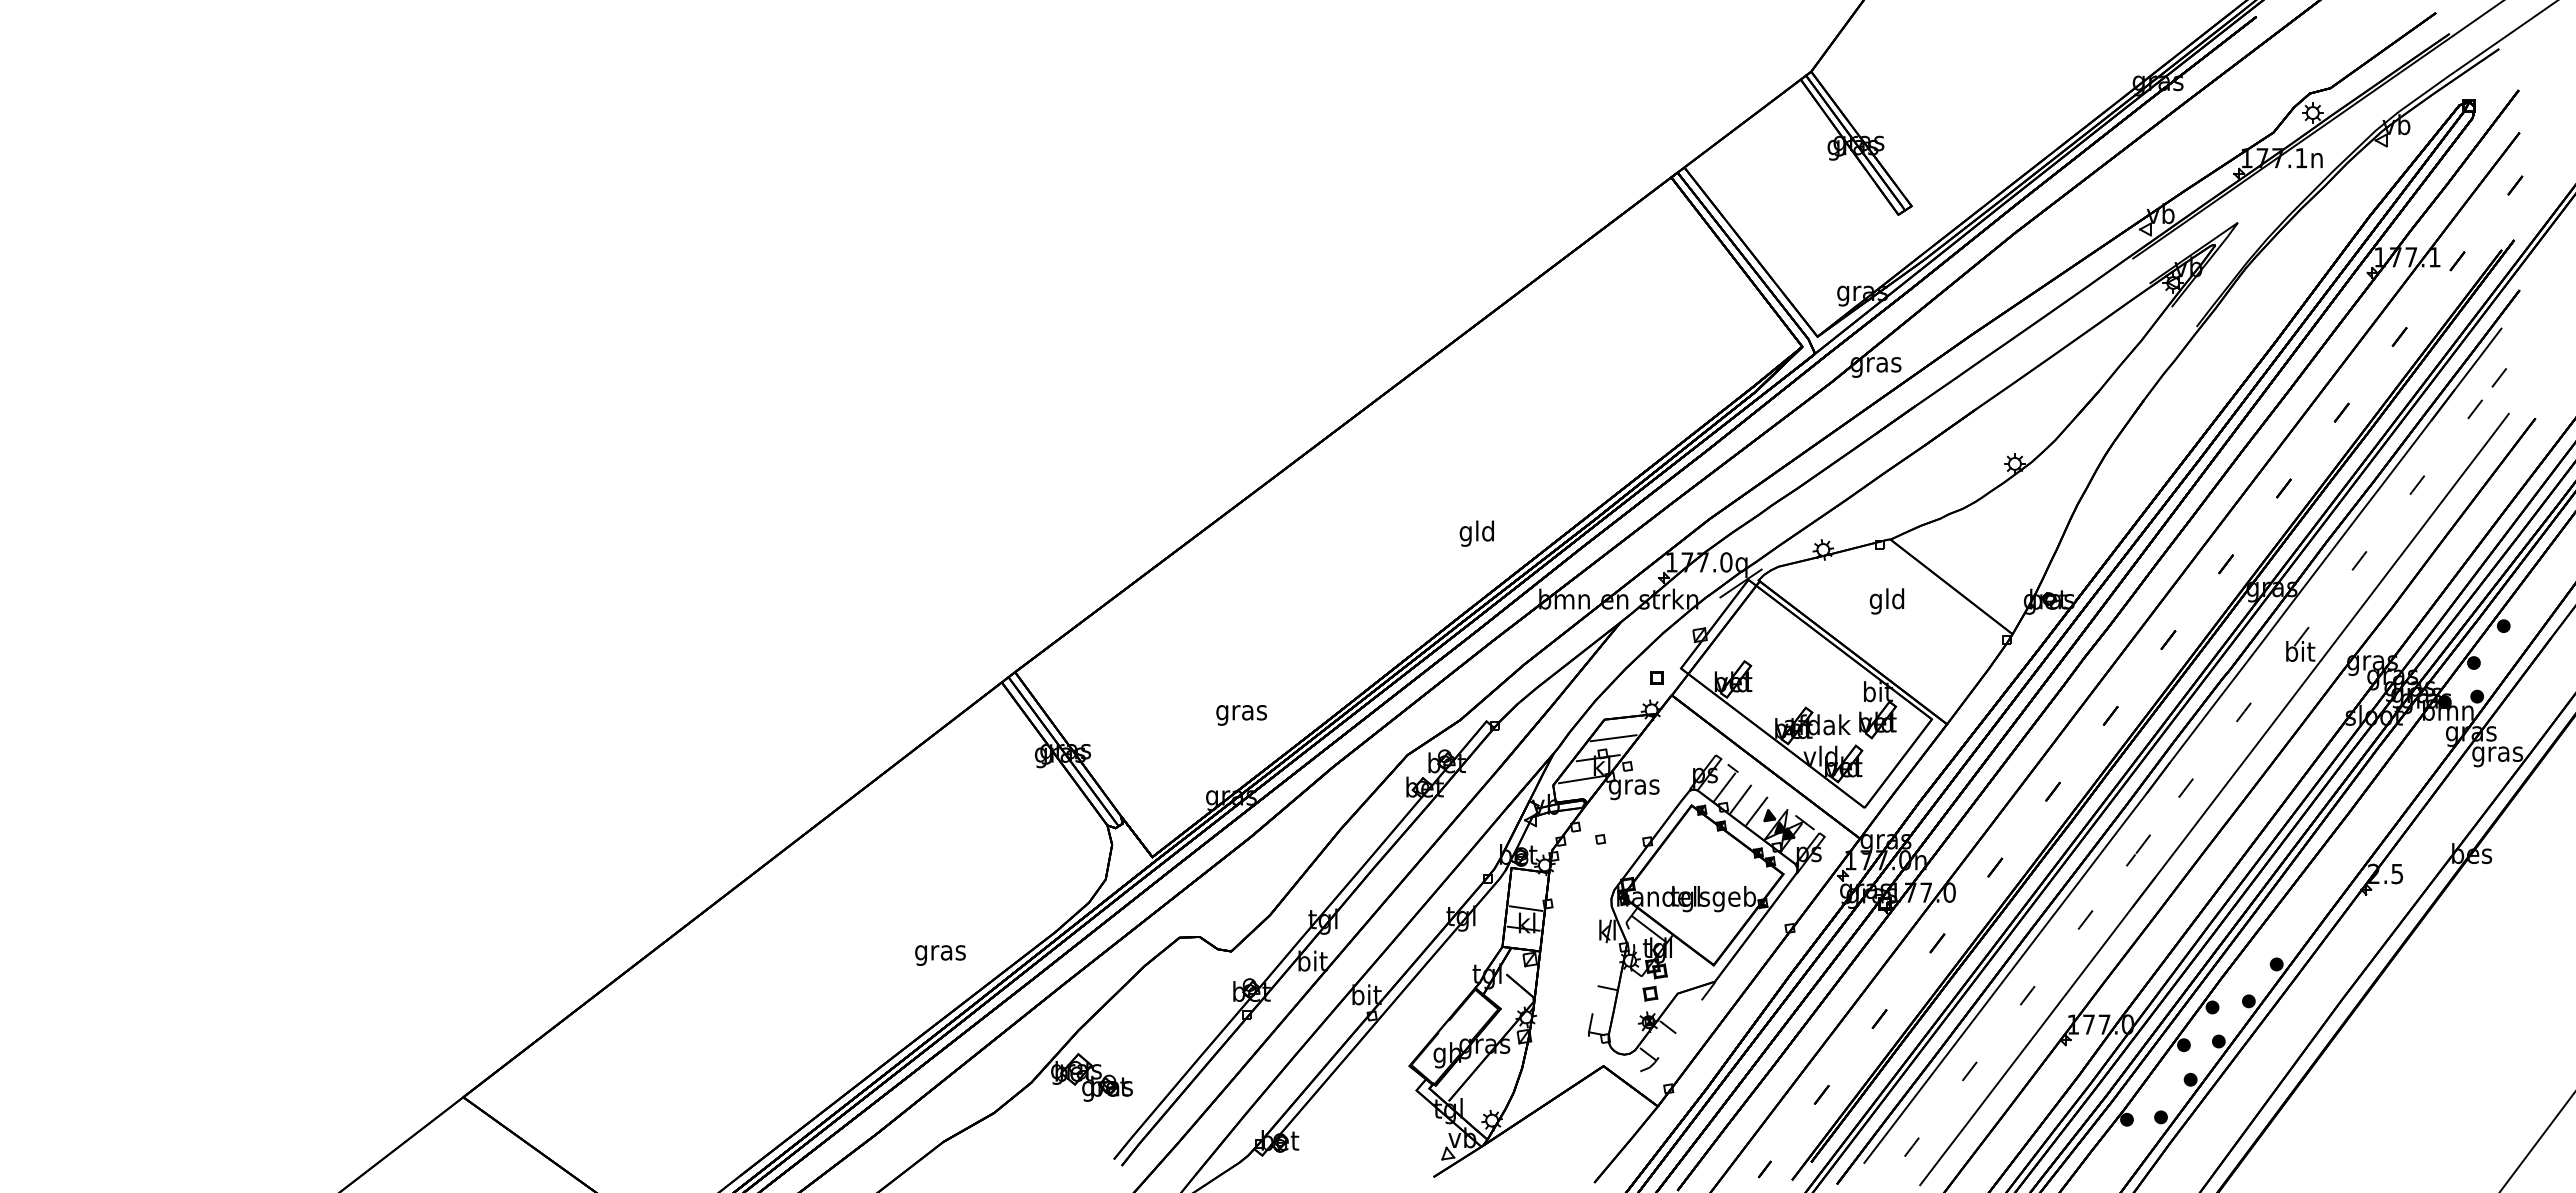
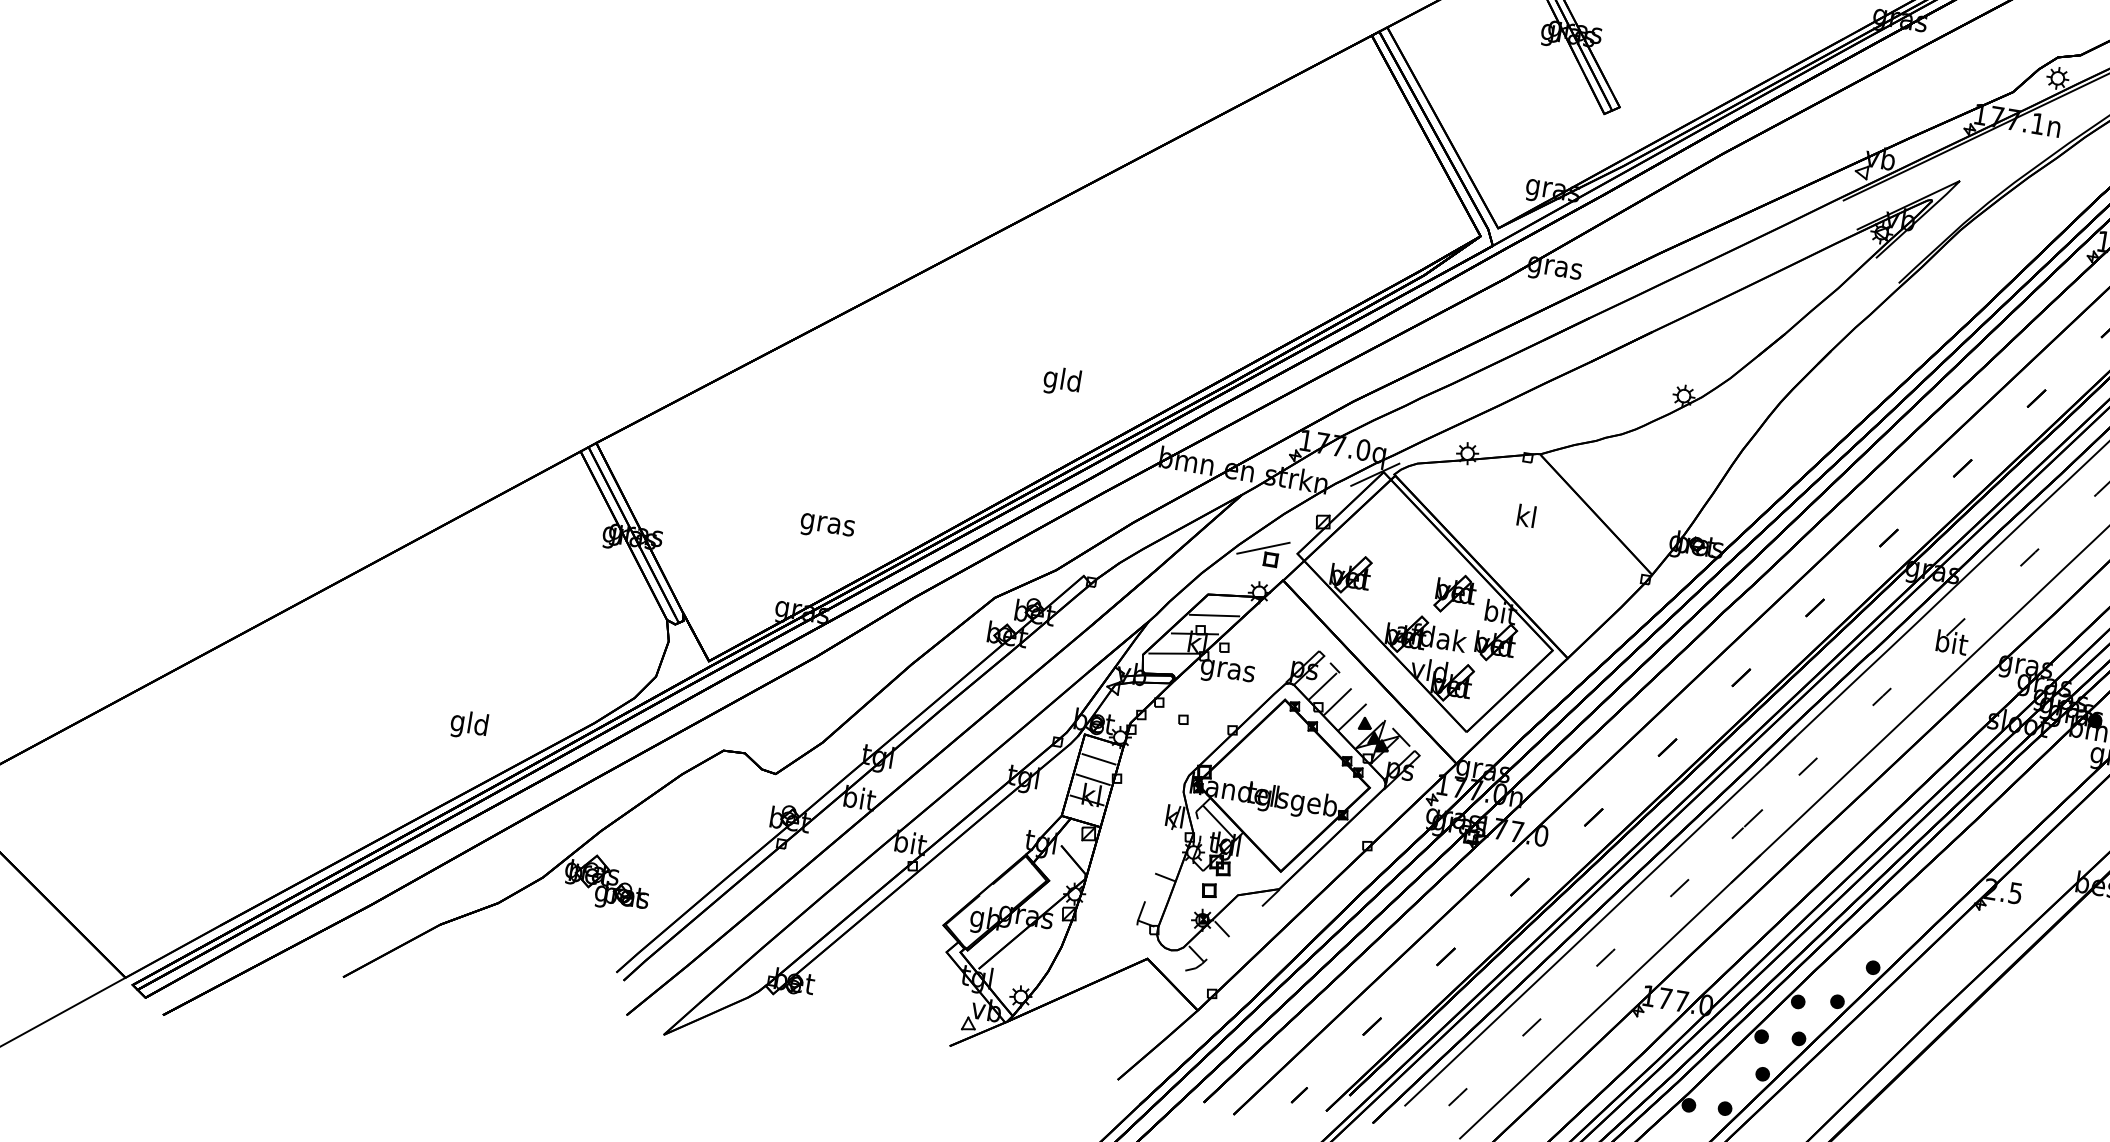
text: (1476, 533) -> (1061, 381), moved
text: (1886, 601) -> (1525, 518), gld -> kl
line: (1648, 668) -> (1263, 548), added
part: (1833, 681) -> (1455, 593), added
line: (1528, 888) -> (1099, 758), added
text: (940, 952) -> (469, 725), gras -> gld

